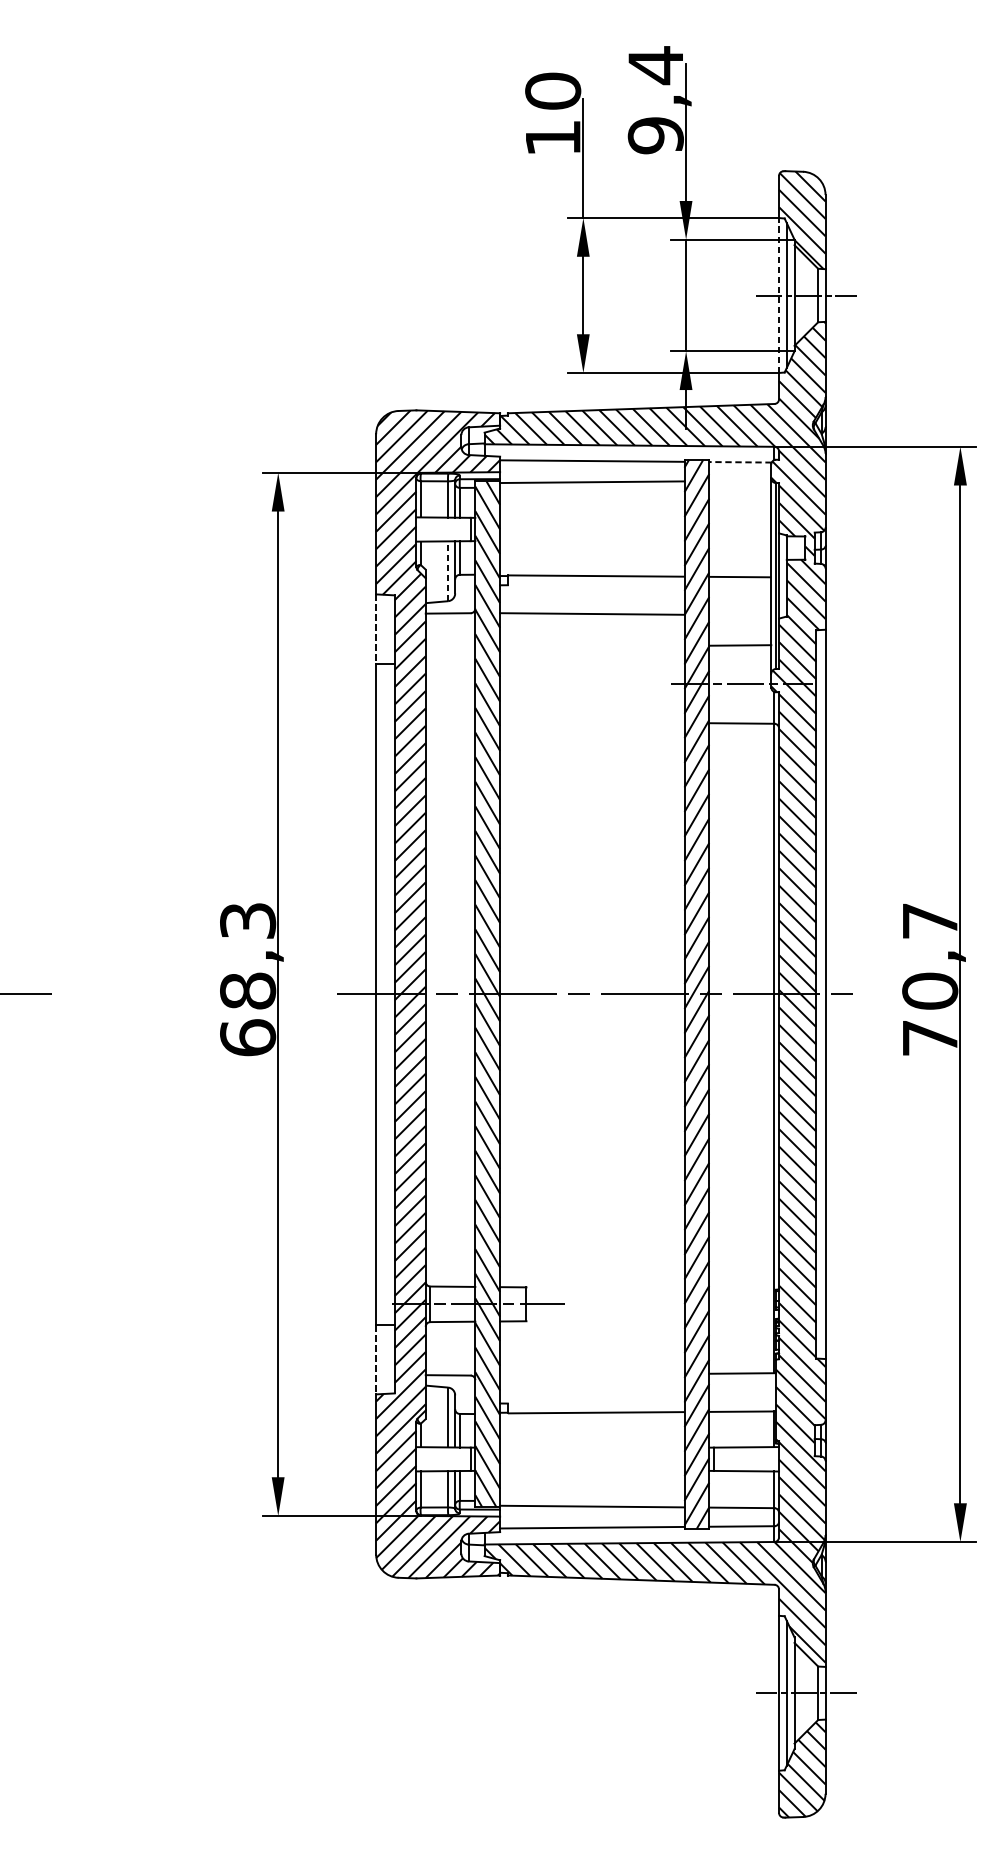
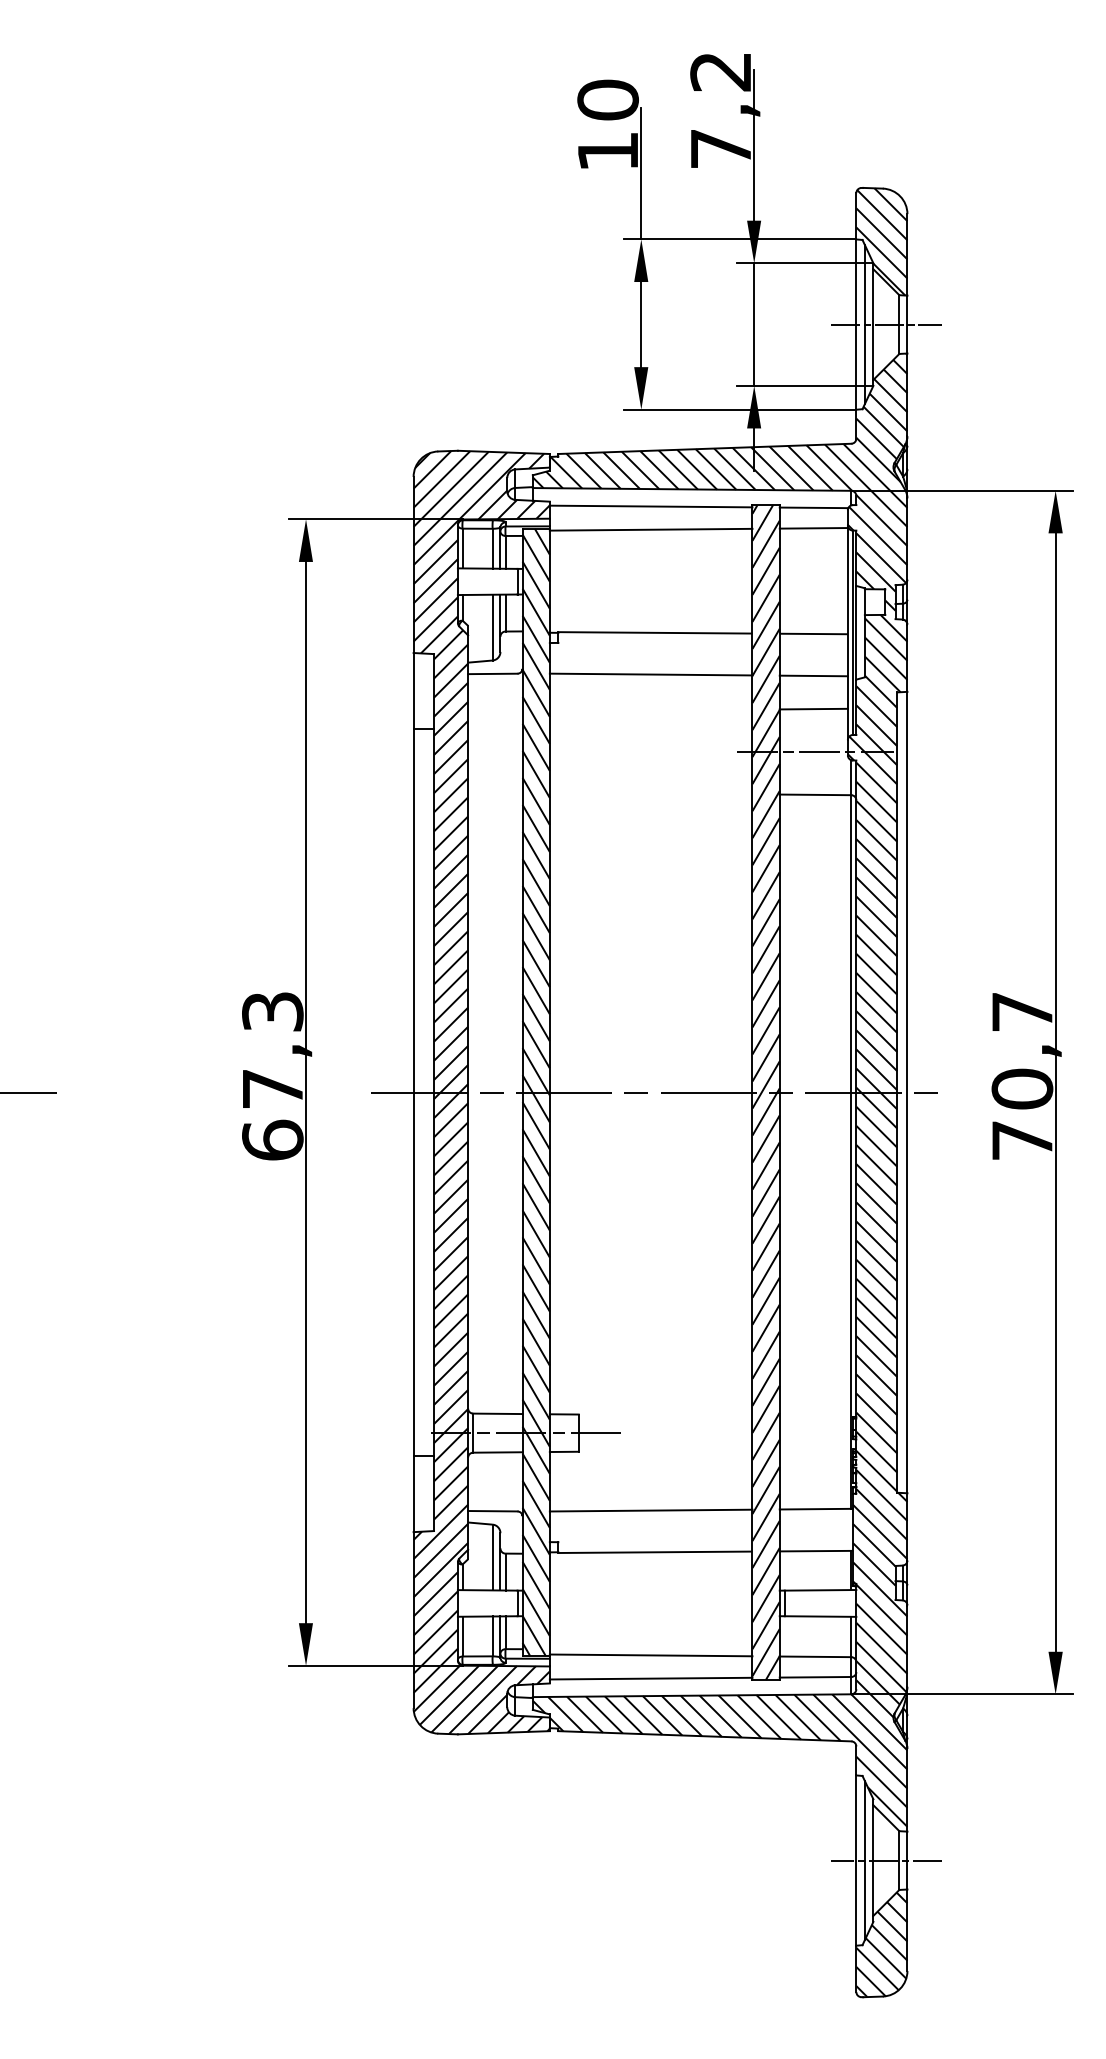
text: (655, 99) -> (720, 109), 9,4 -> 7,2
line: (779, 295) -> (856, 324), dashed -> solid
line: (740, 461) -> (813, 507), dashed -> solid
line: (740, 481) -> (813, 528), added
line: (447, 571) -> (492, 627), dashed -> solid
line: (740, 614) -> (813, 675), added
line: (376, 629) -> (413, 691), dashed -> solid
text: (247, 990) -> (272, 1088), 68,3 -> 67,3
line: (376, 1360) -> (413, 1494), dashed -> solid
line: (591, 1374) -> (650, 1510), added

